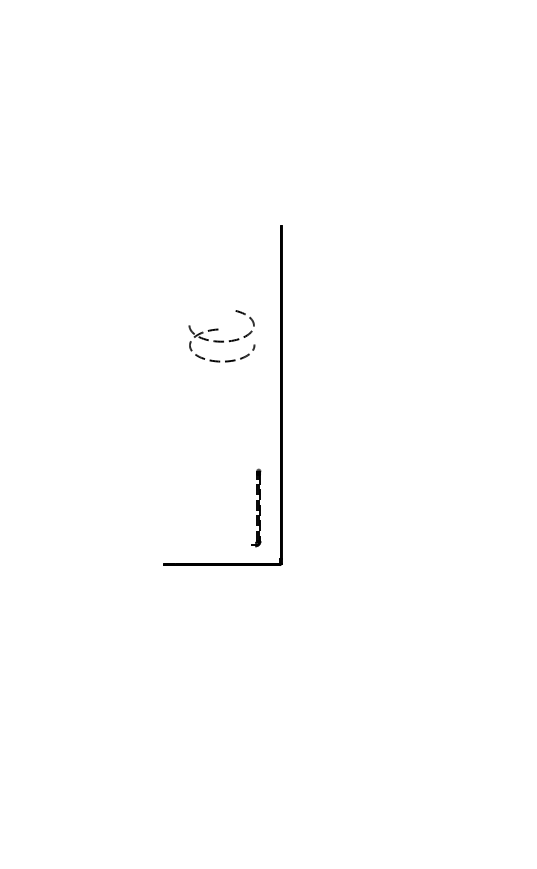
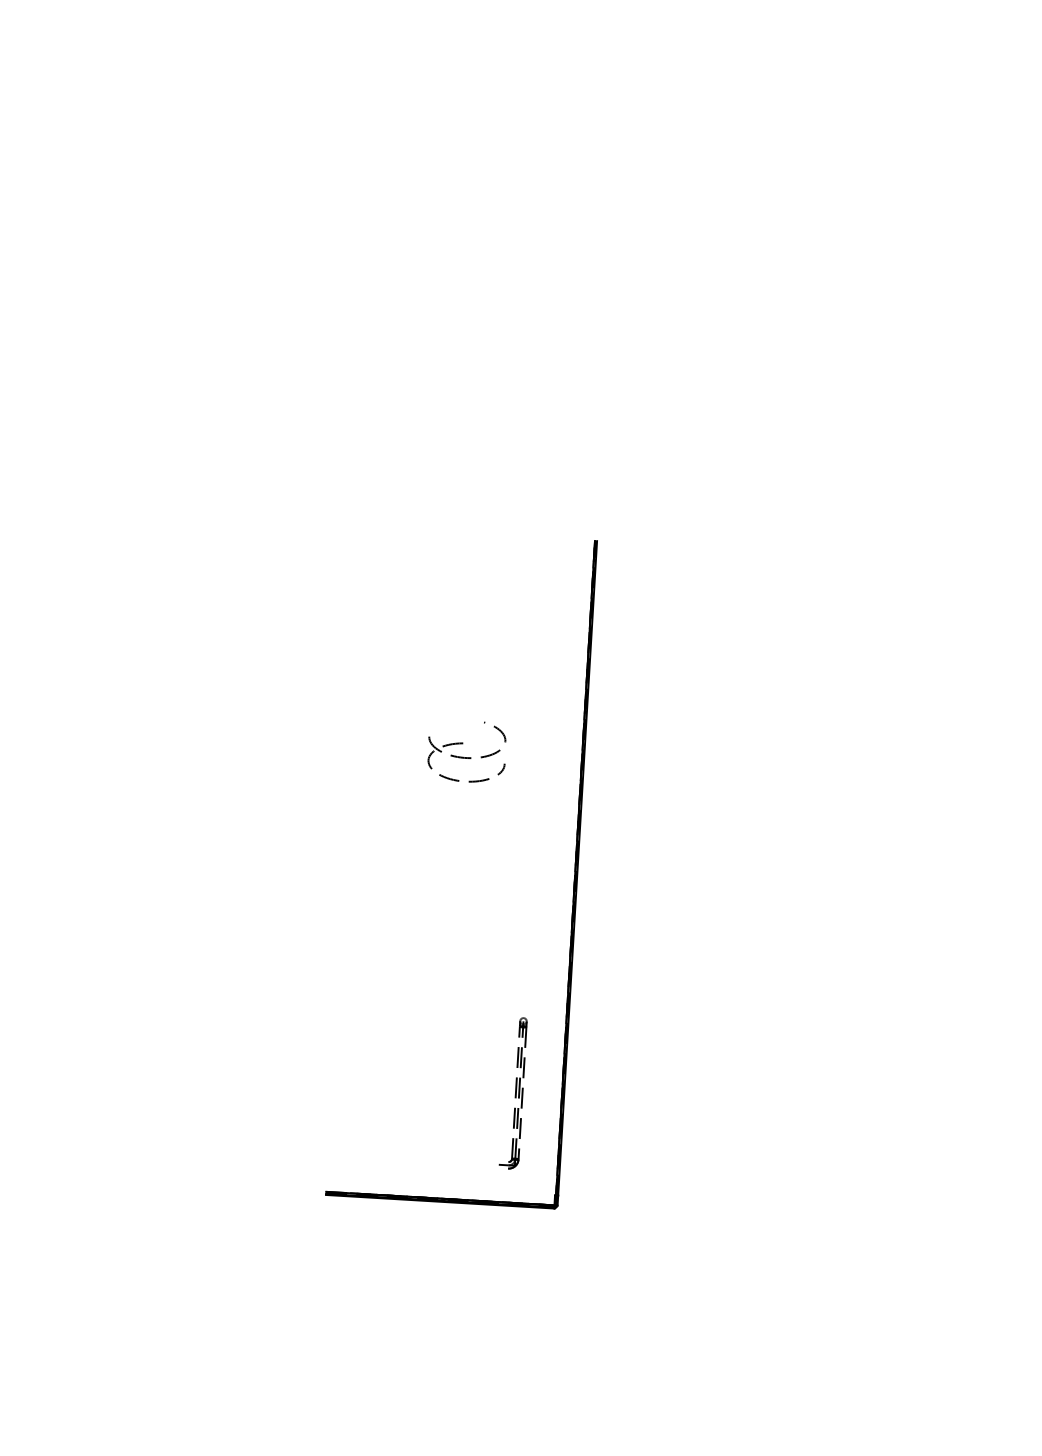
part: (221, 336) -> (465, 751), size x0.6

